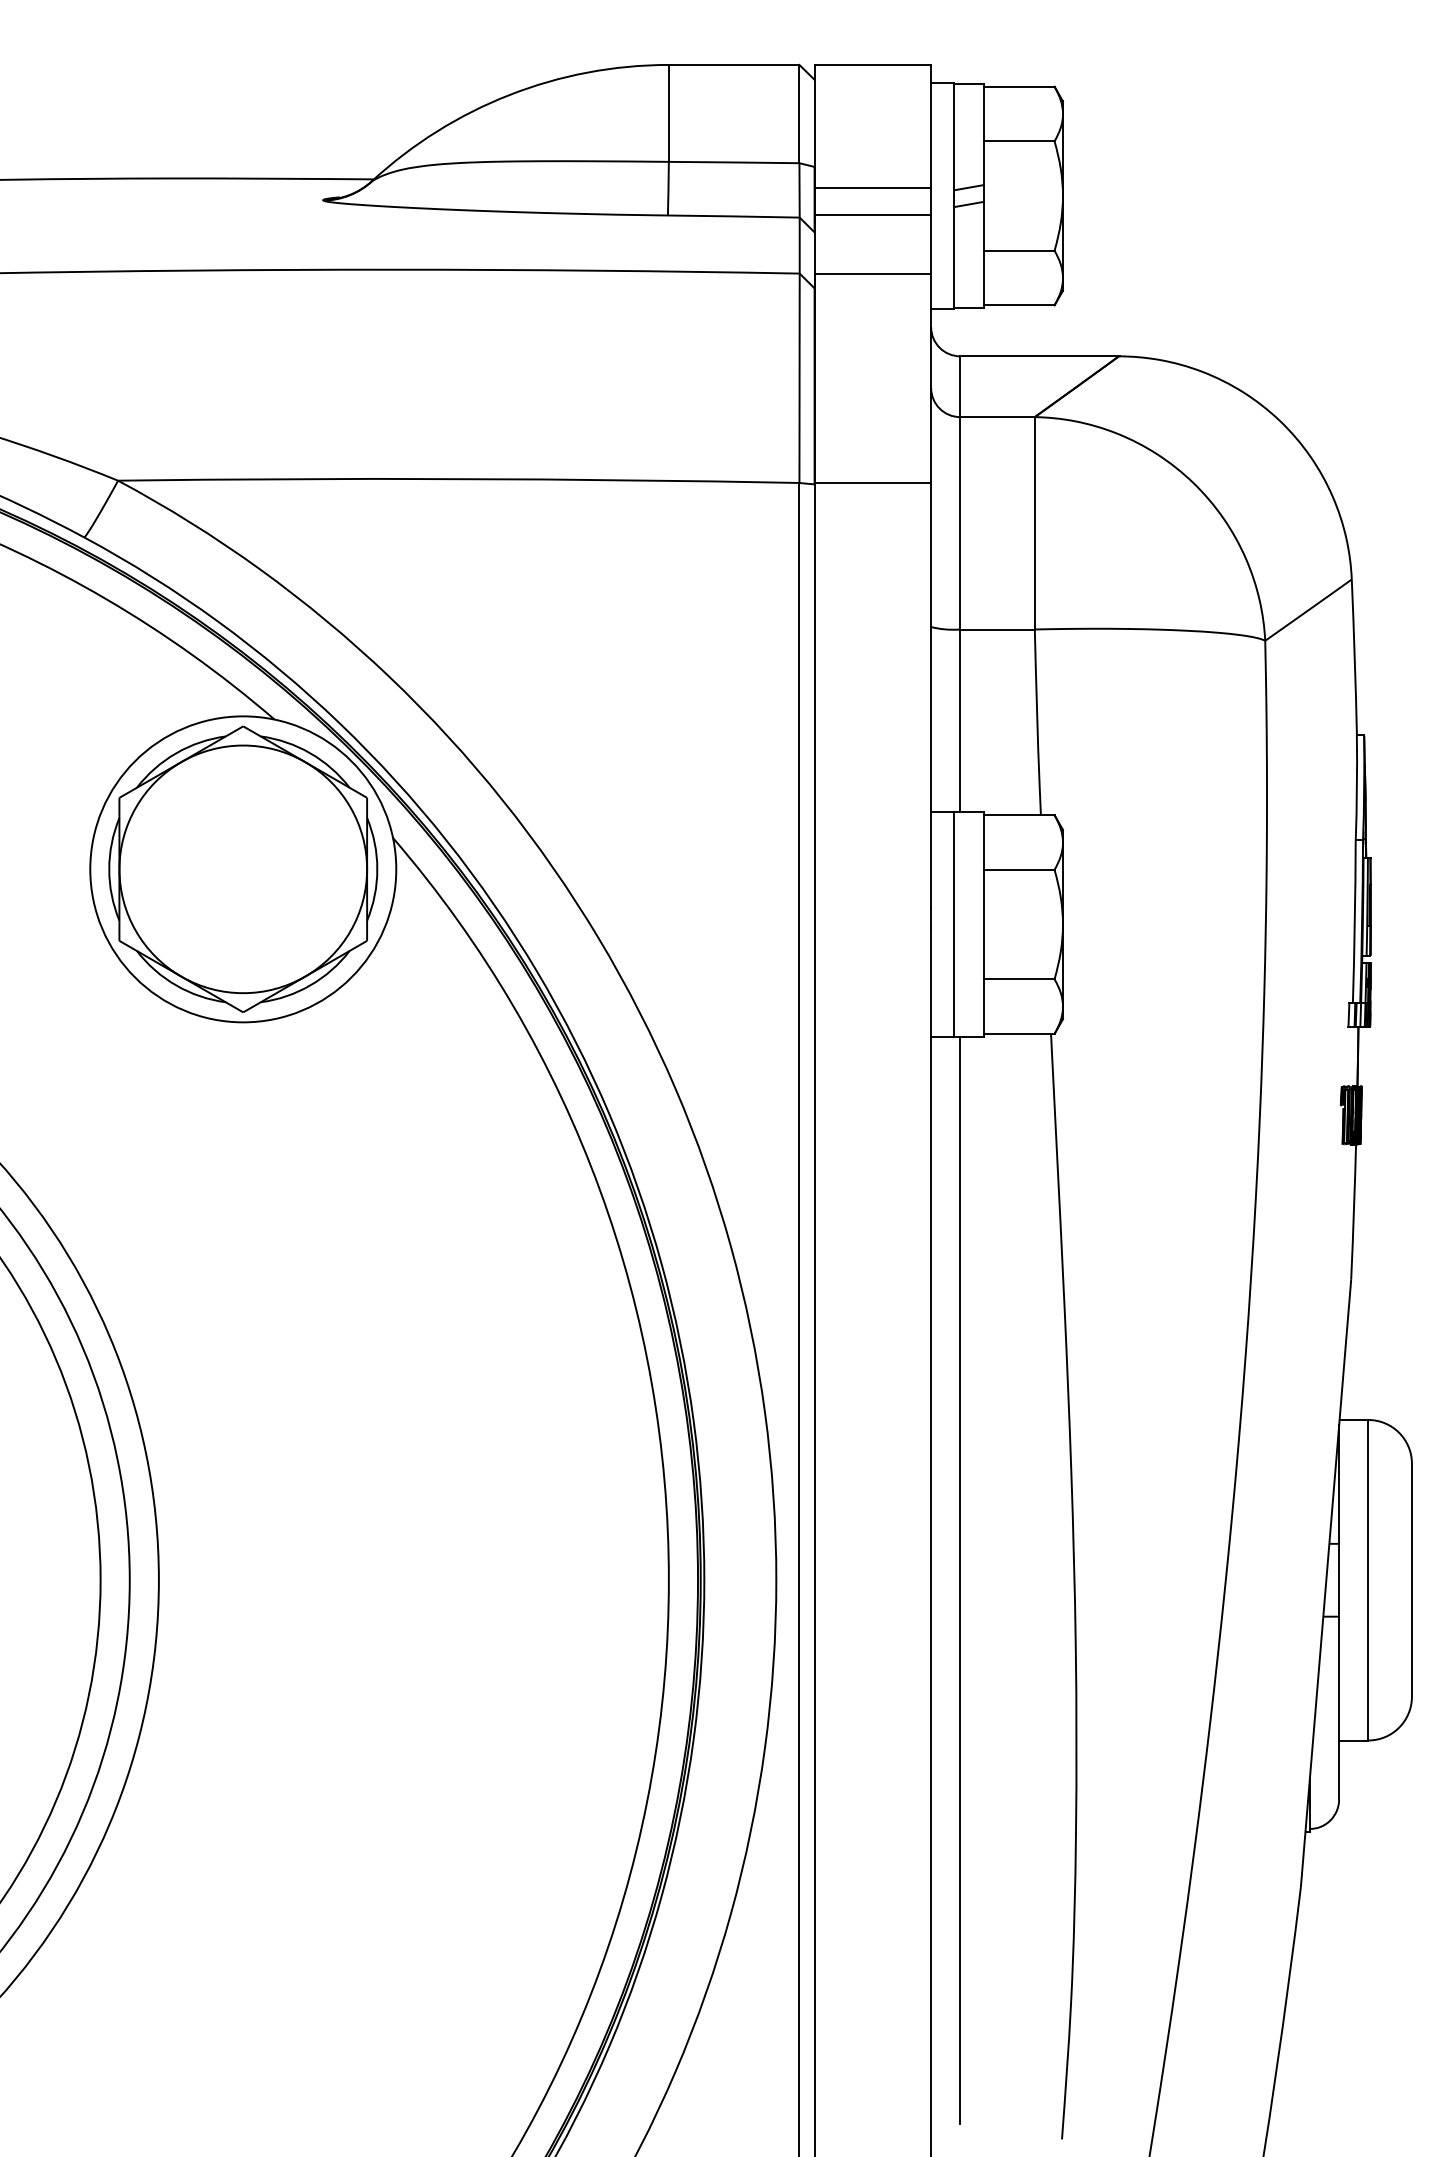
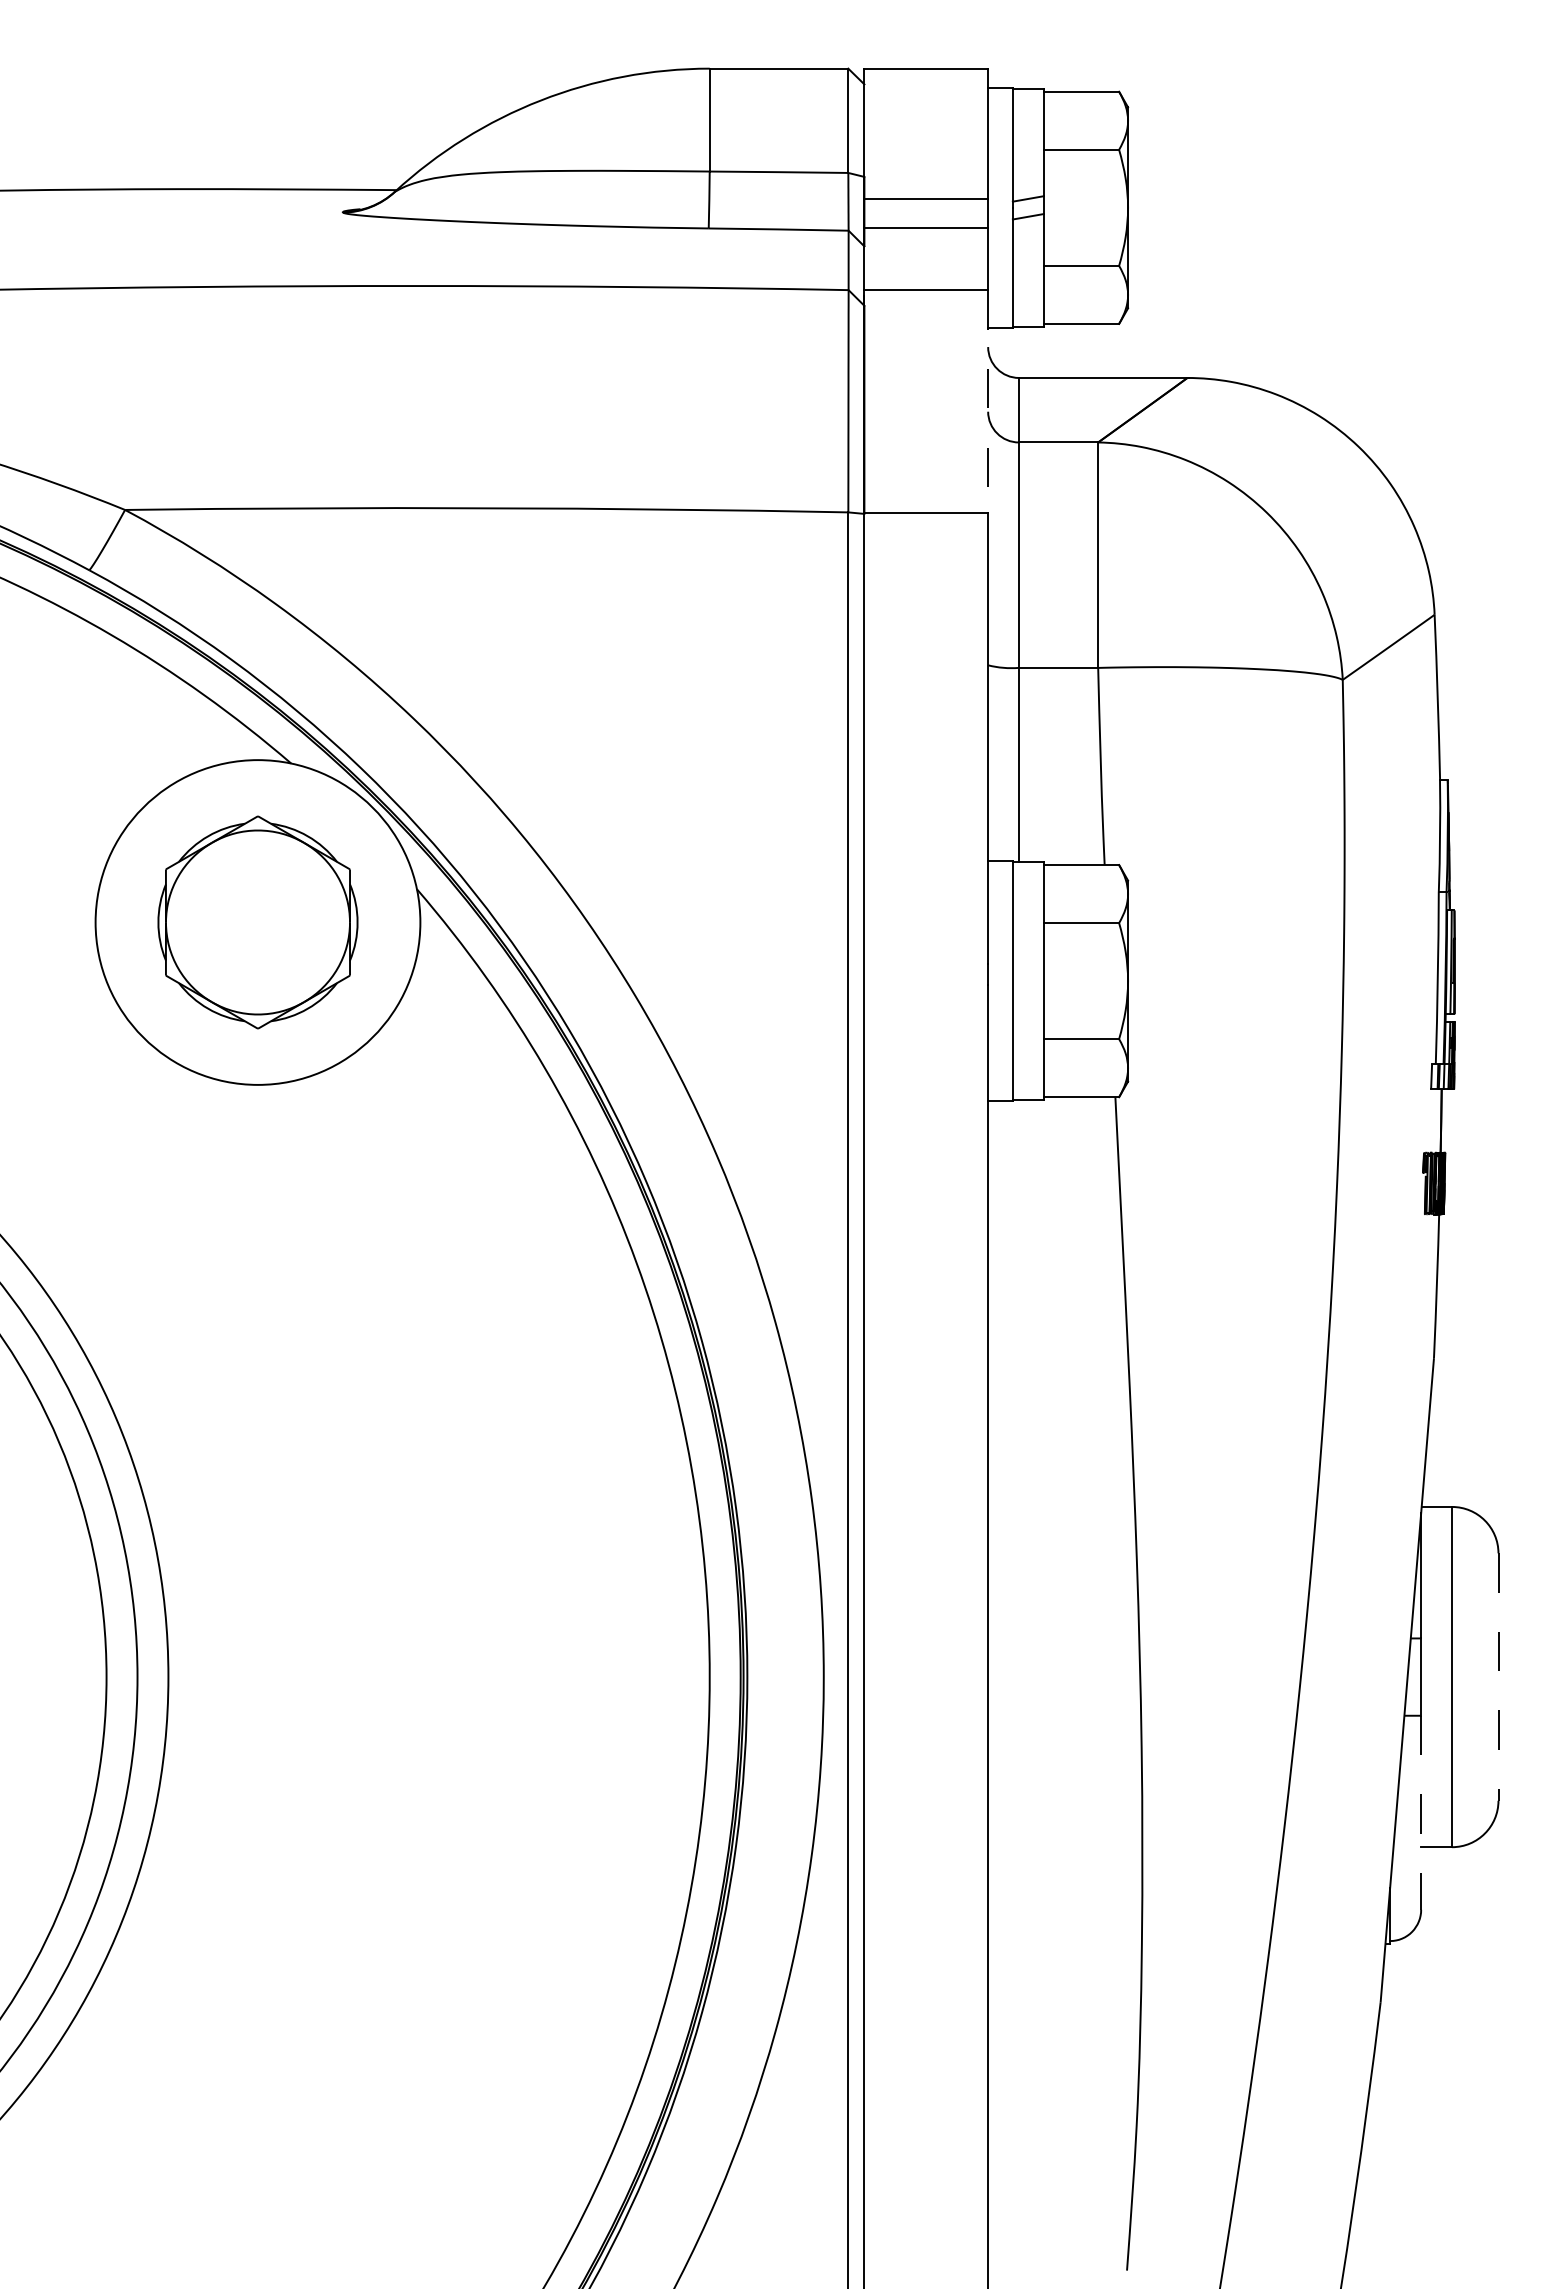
line: (931, 379) -> (988, 402), solid -> dashed
part: (242, 869) -> (257, 922), size x0.7
line: (960, 1579) -> (1019, 1676), removed
line: (1411, 1580) -> (1498, 1677), solid -> dashed
line: (1339, 1708) -> (1421, 1813), solid -> dashed

